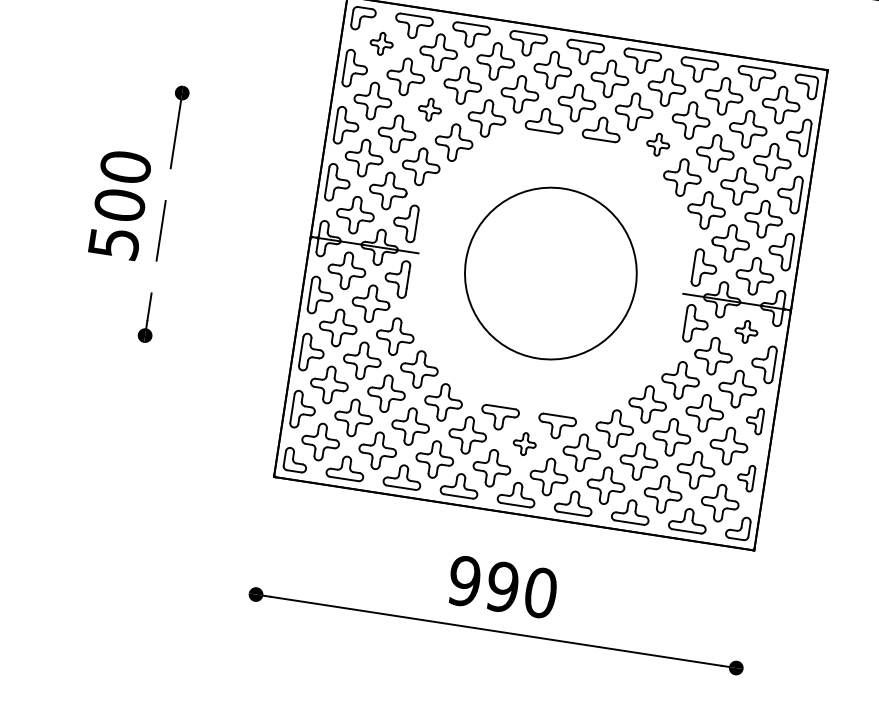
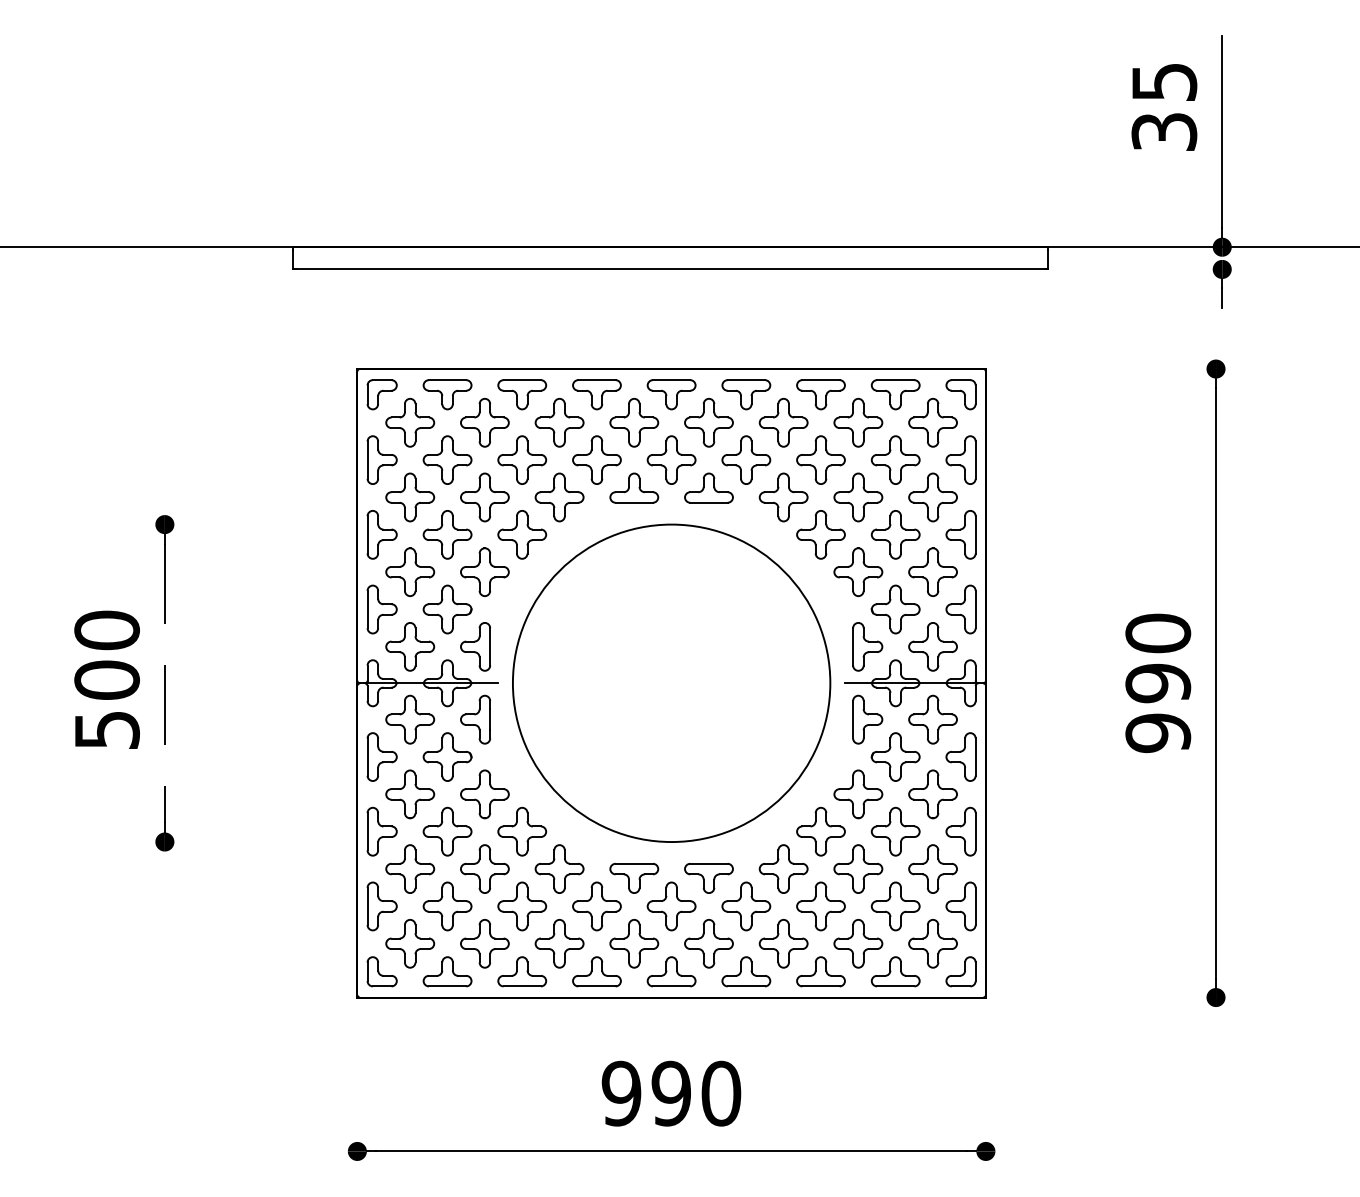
part: (381, 43) -> (410, 422), size x1.67
part: (429, 109) -> (484, 497), size x1.67
part: (658, 144) -> (783, 497), size x1.67
circle: (550, 273) -> (671, 683), size x1.43
part: (745, 331) -> (932, 719), size x1.67
part: (754, 420) -> (960, 831), size x1.43
part: (524, 444) -> (671, 906), size x1.67
part: (745, 477) -> (960, 906), size x1.43

